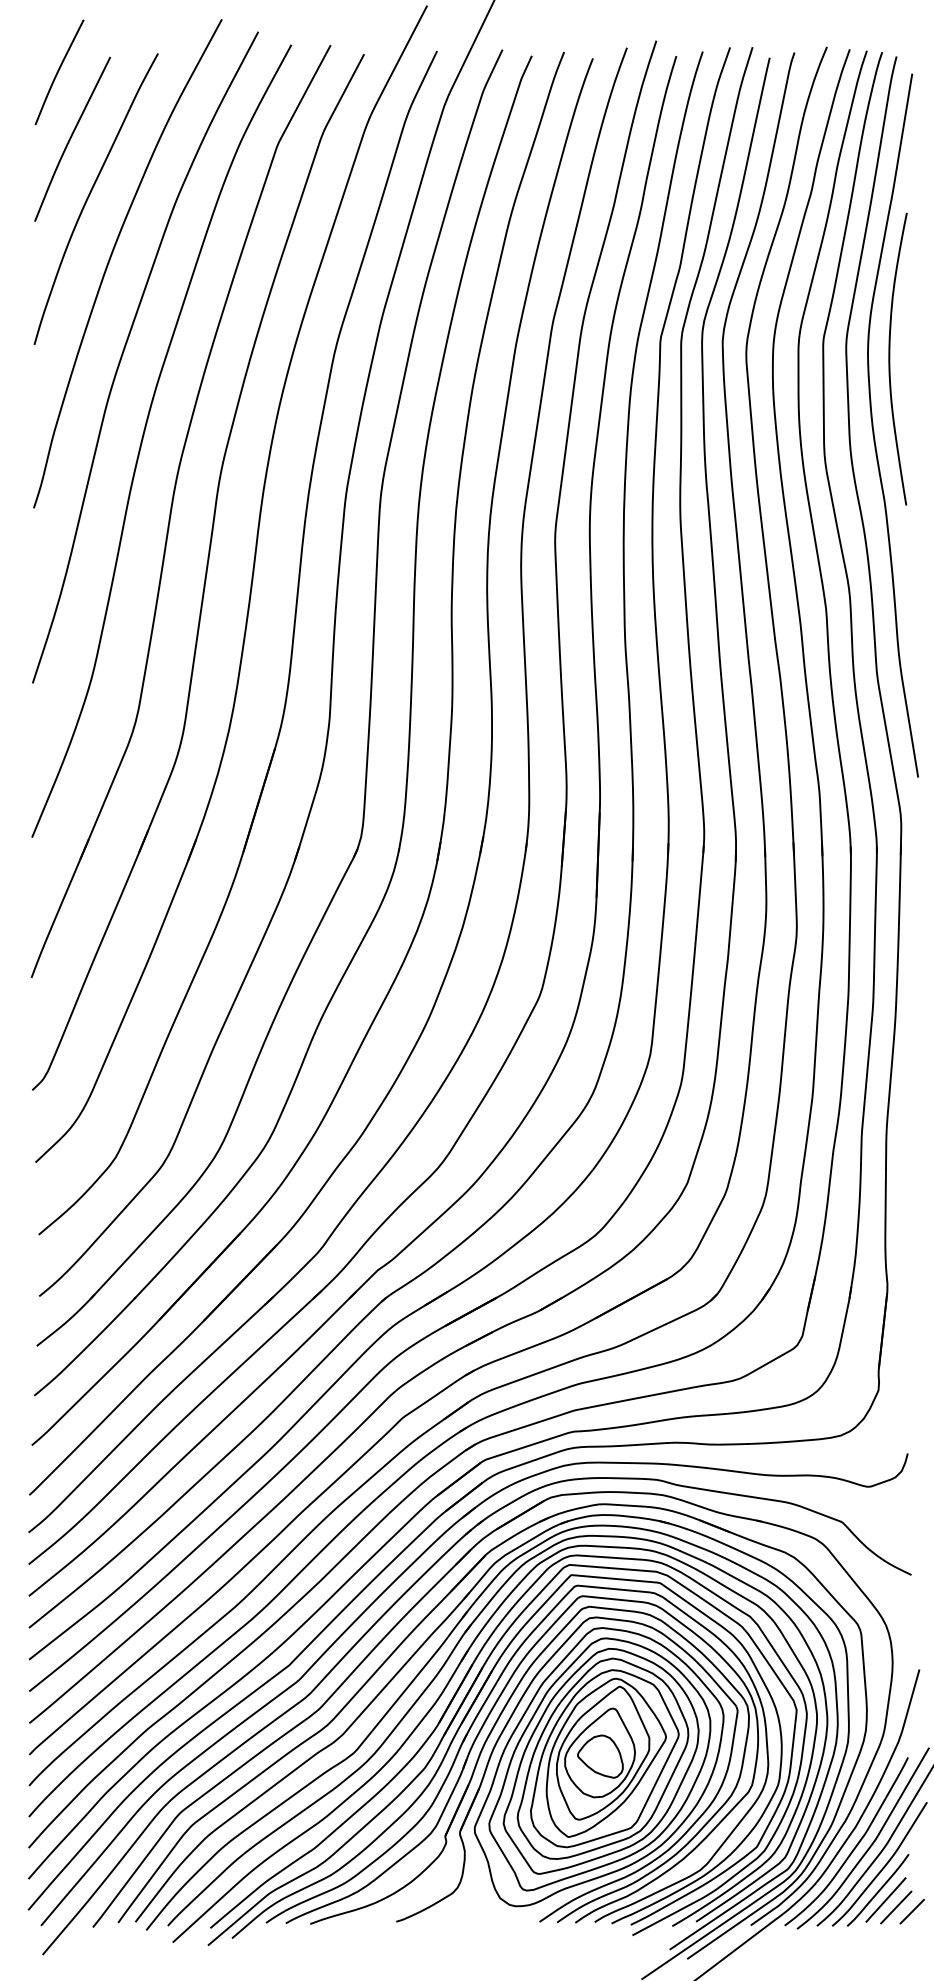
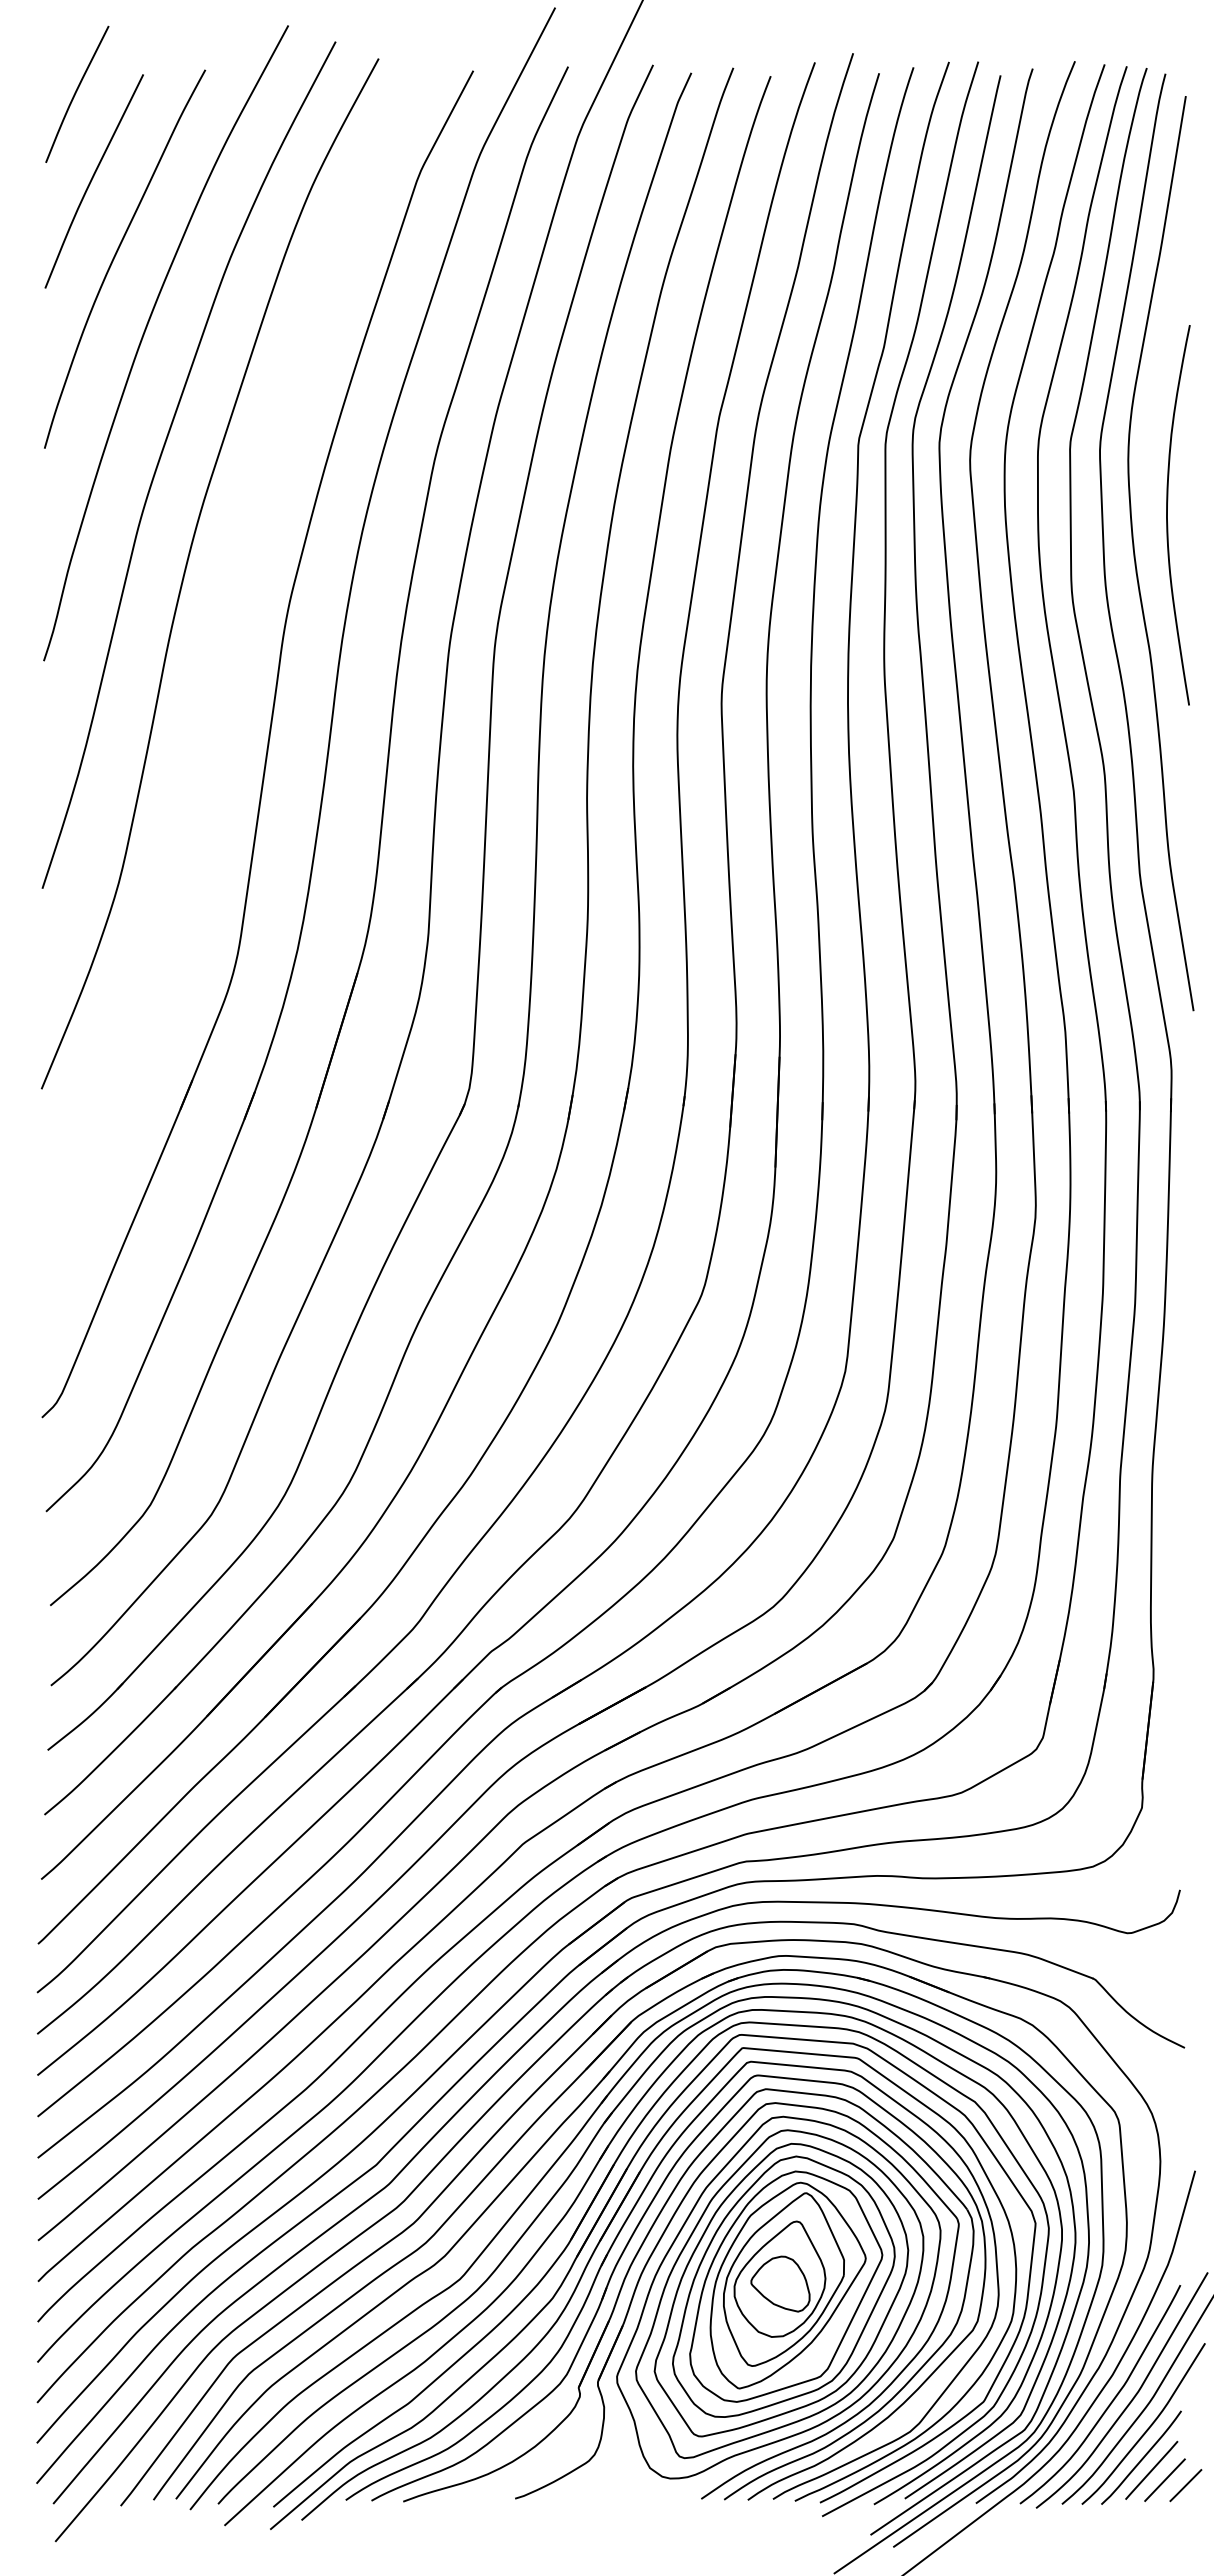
curve: (889, 359) -> (1167, 515), moved
part: (172, 510) -> (223, 664), removed

